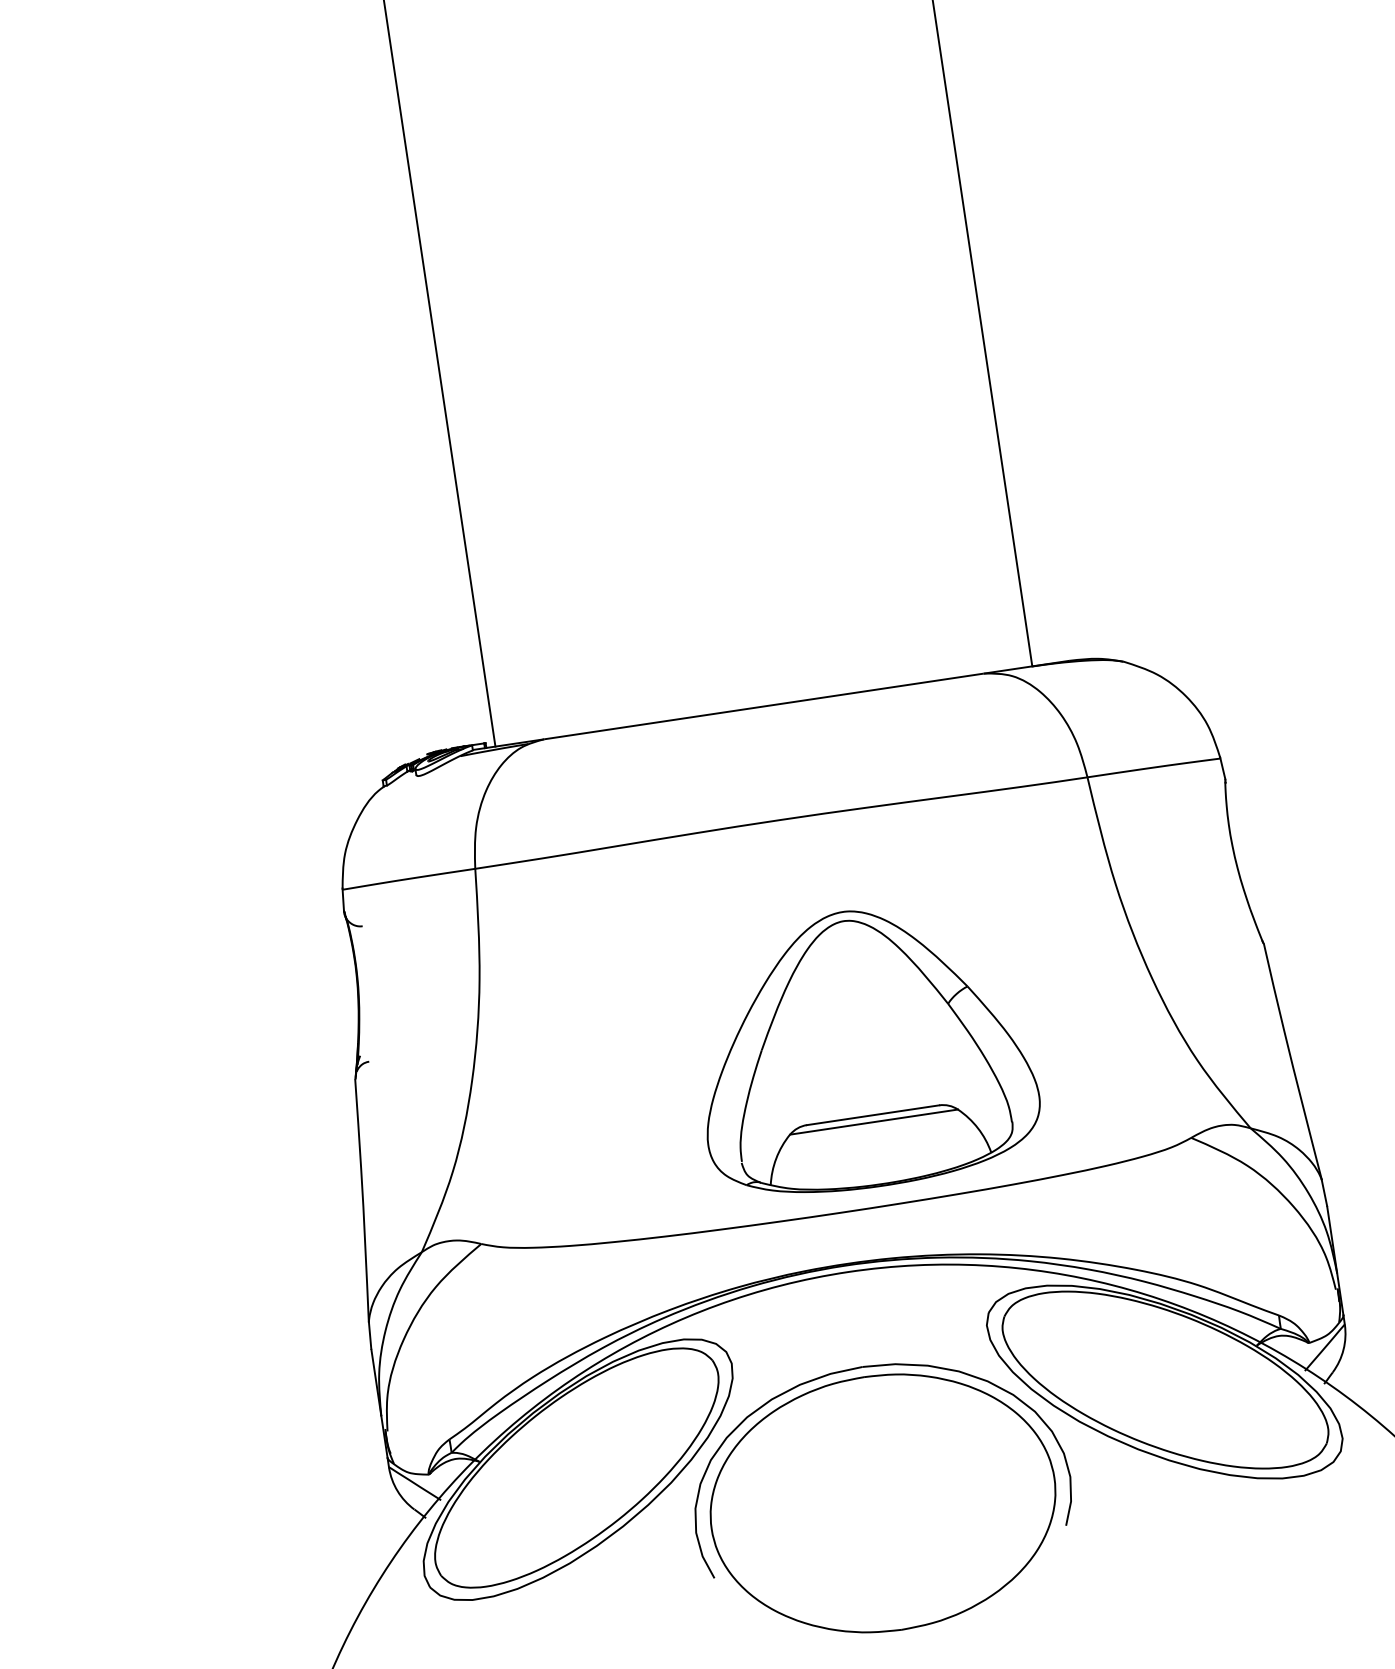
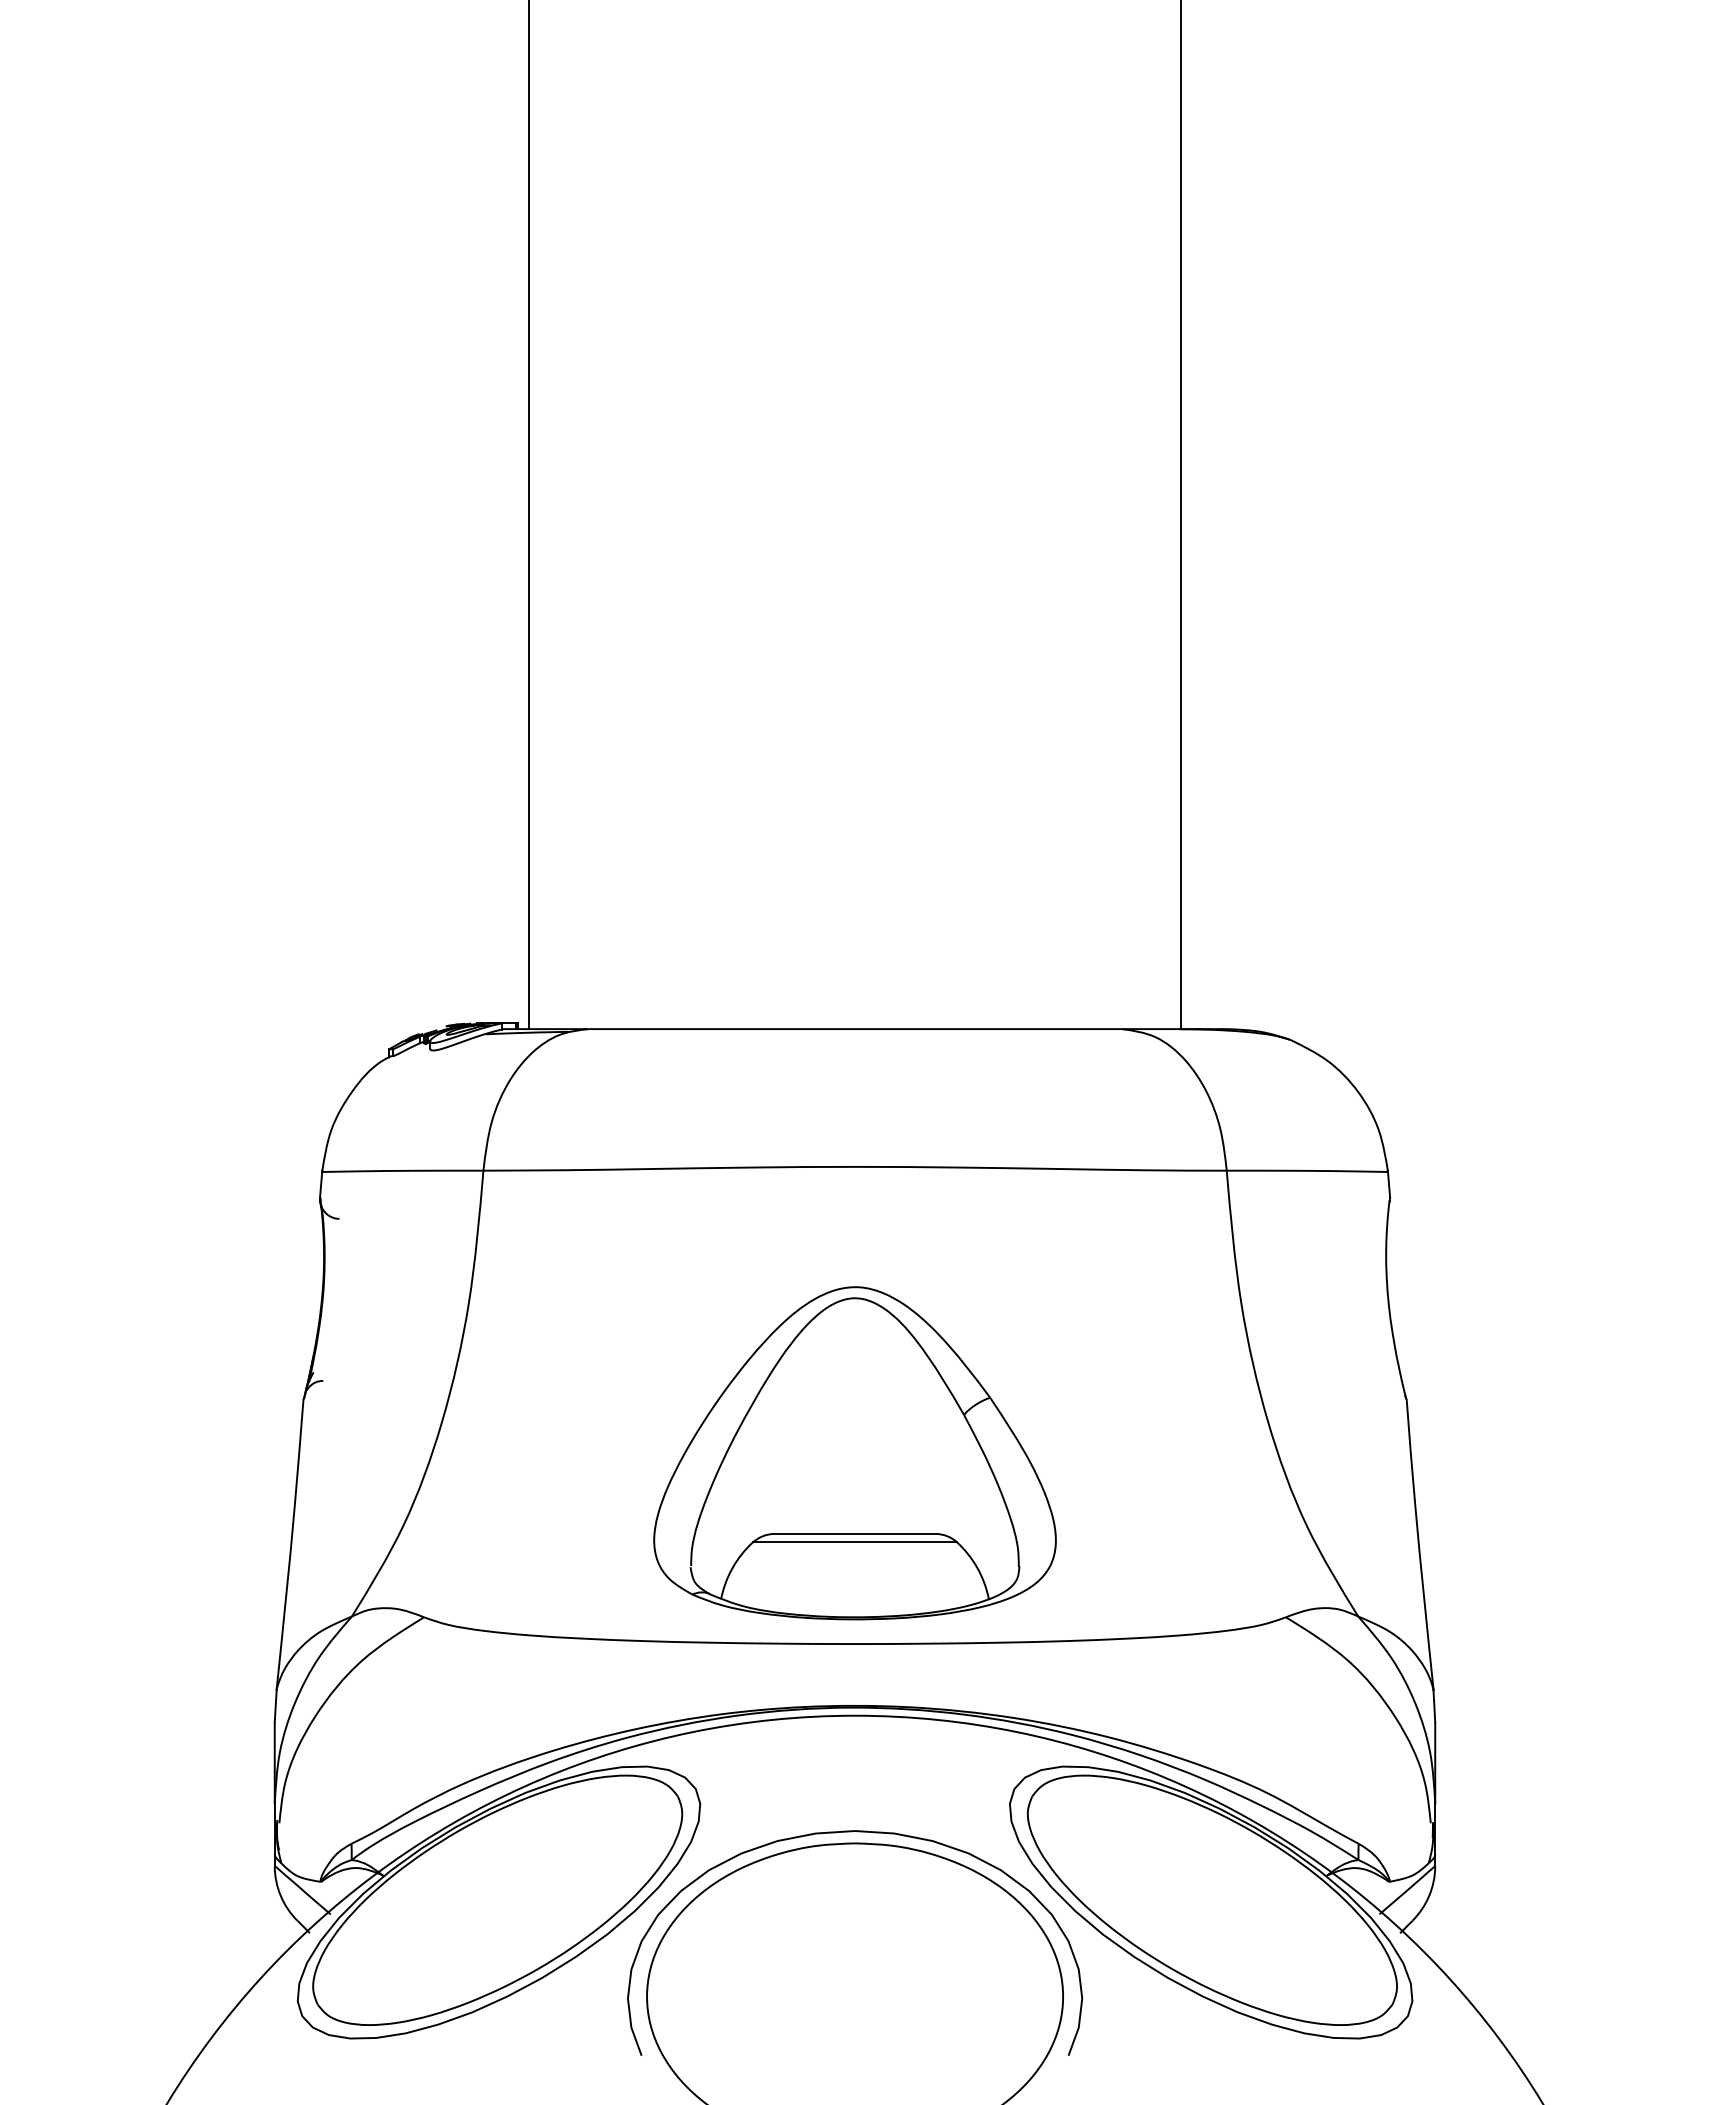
part: (862, 1049) -> (854, 1453), moved

